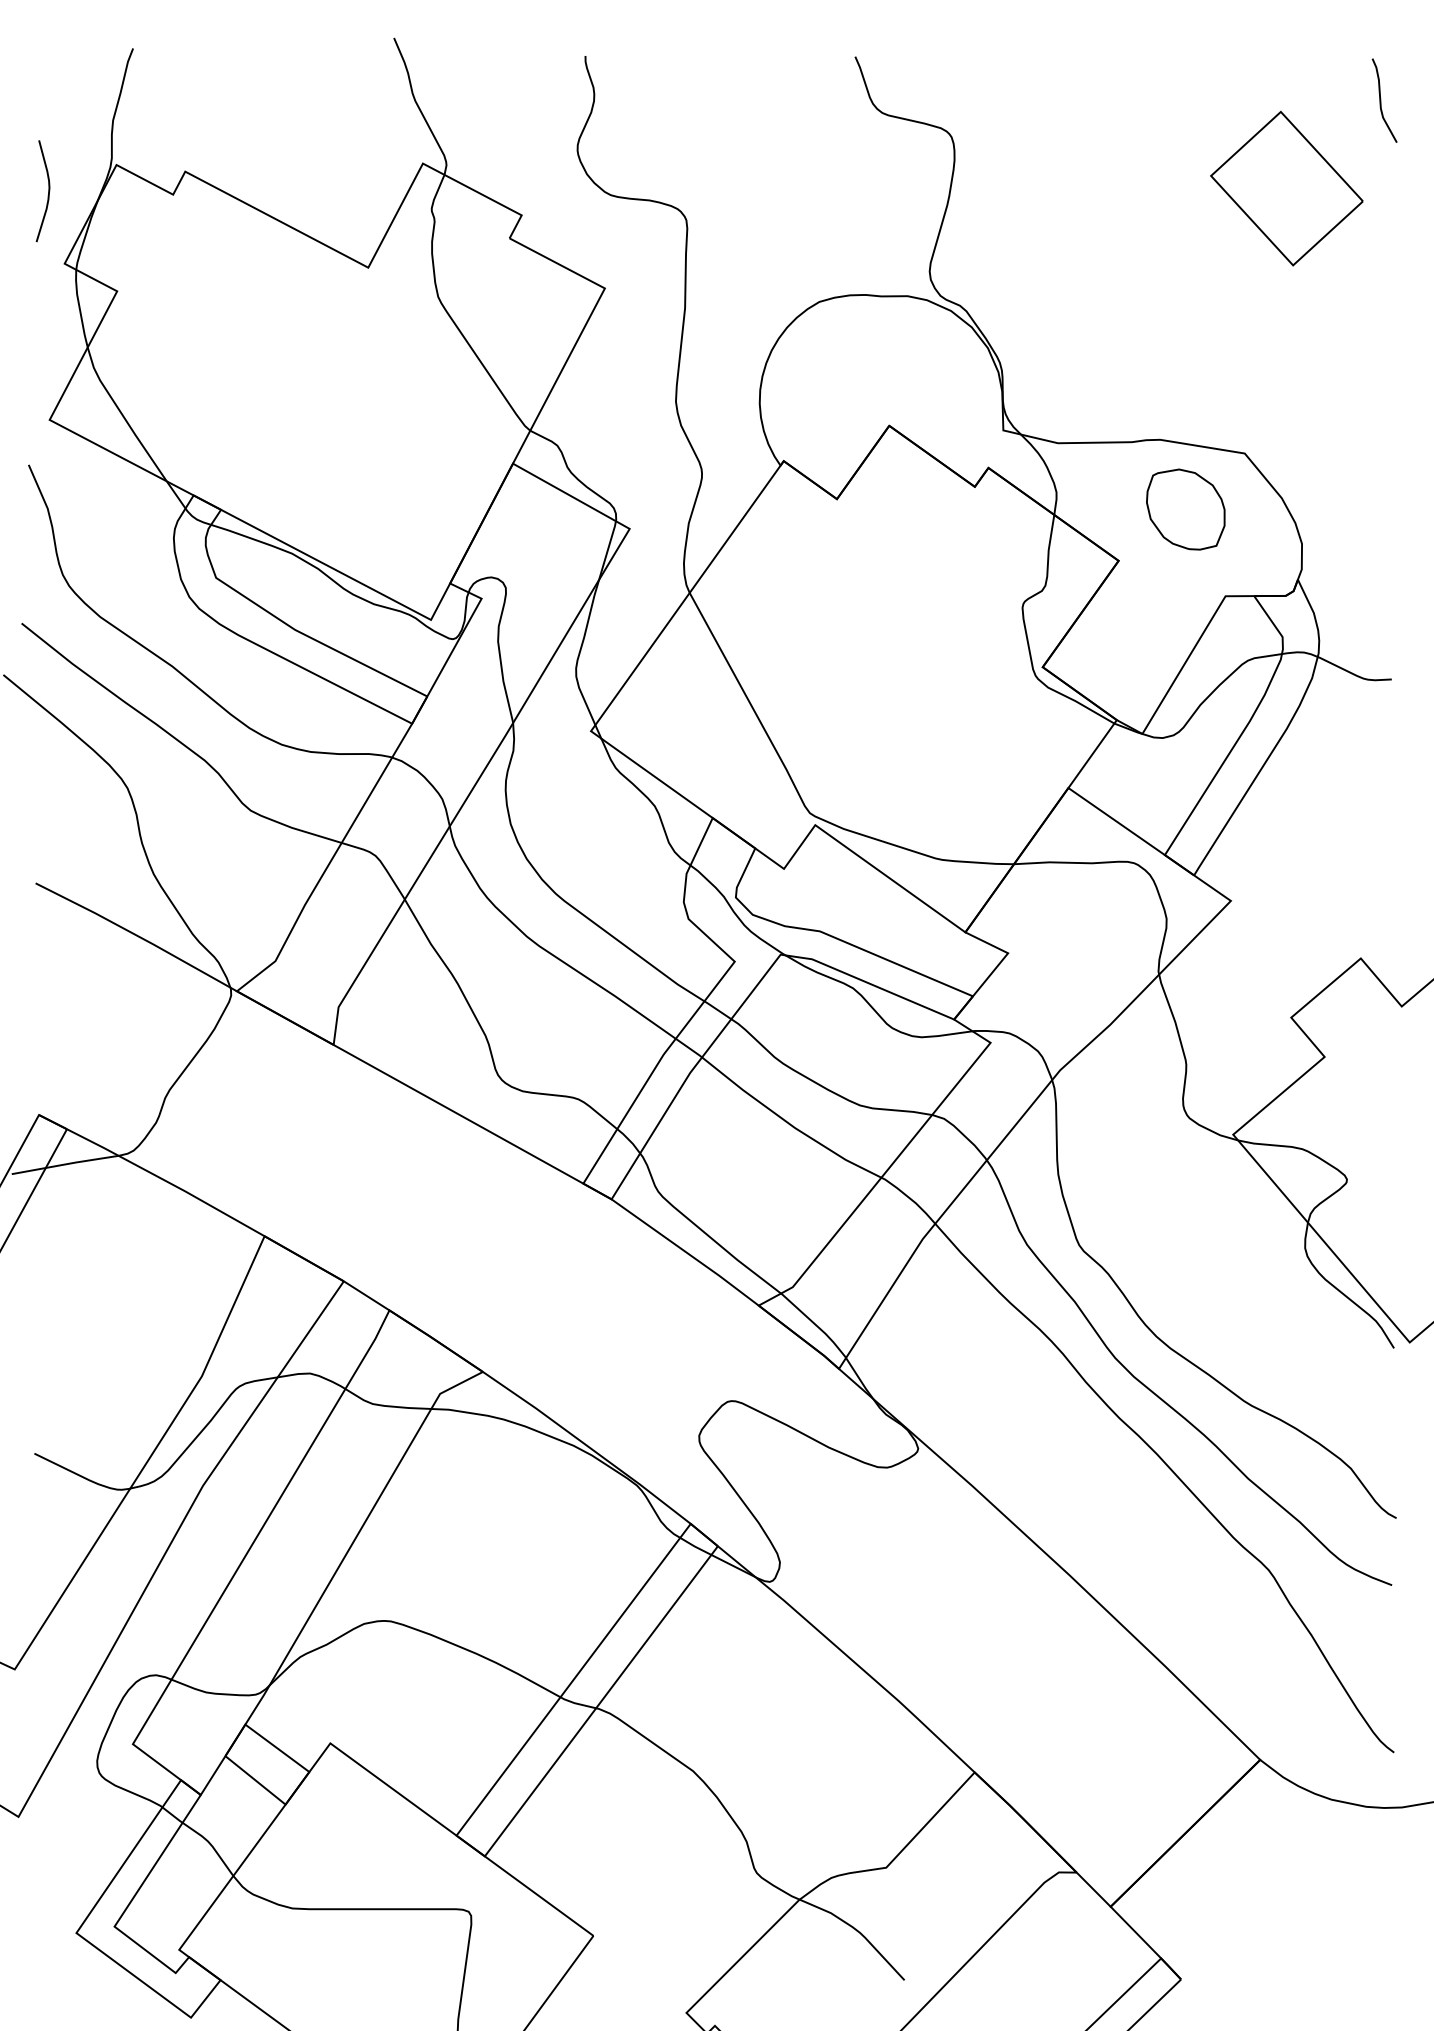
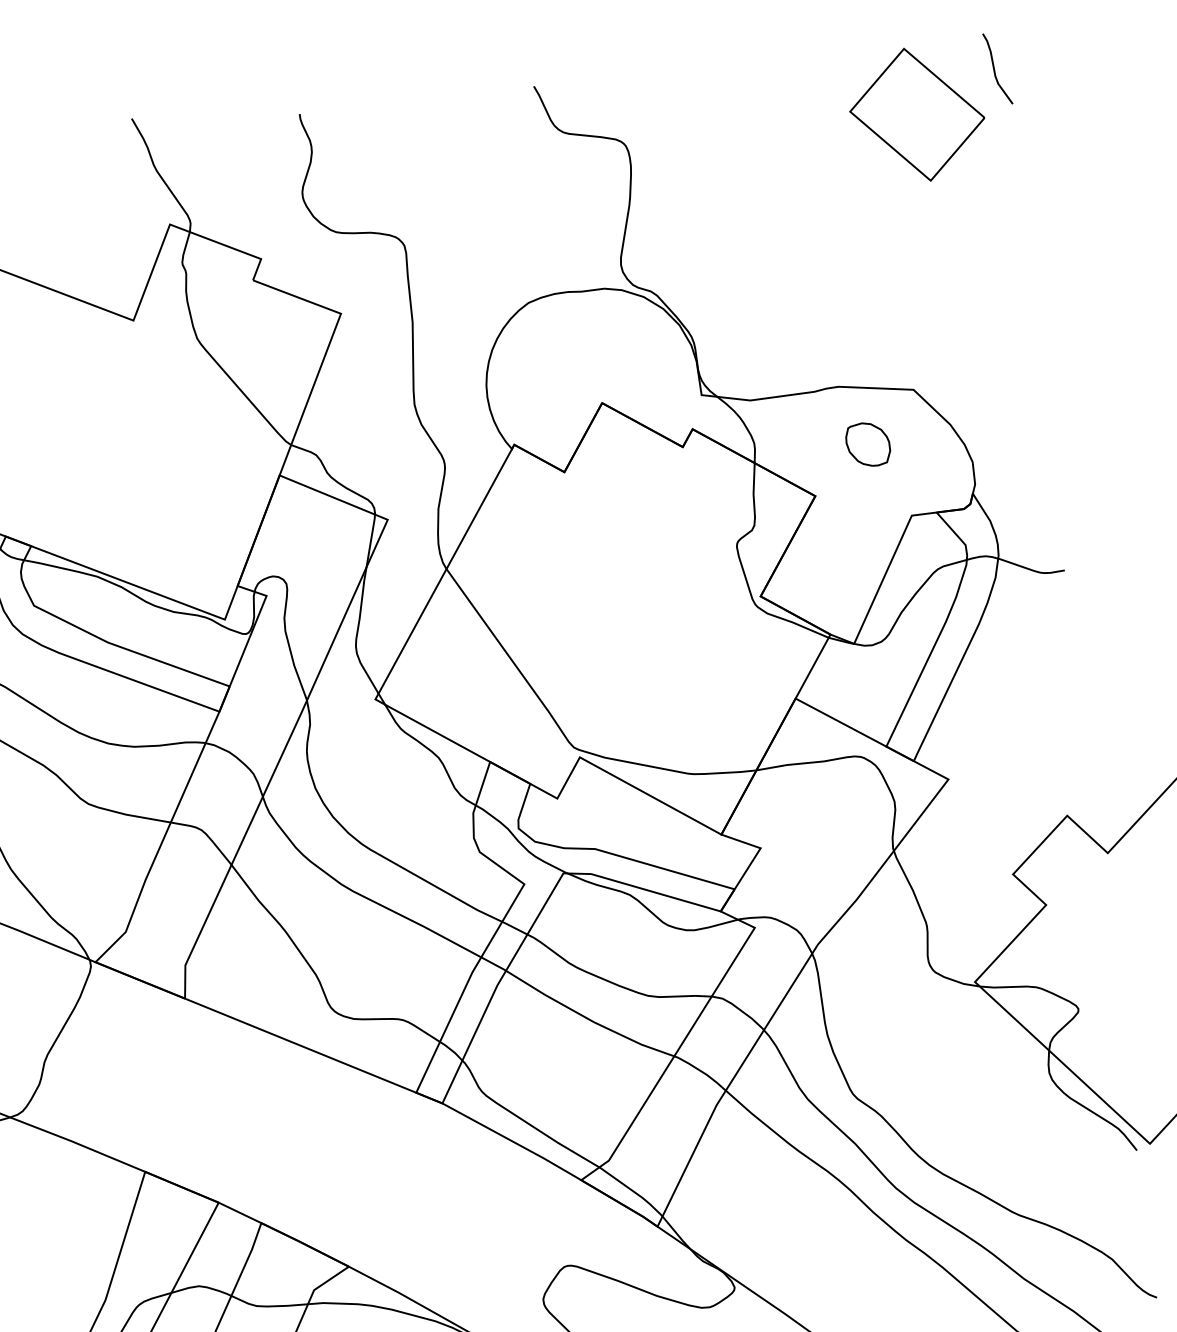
part: (1286, 188) -> (916, 114), moved
part: (1185, 509) -> (867, 444), size x0.62

